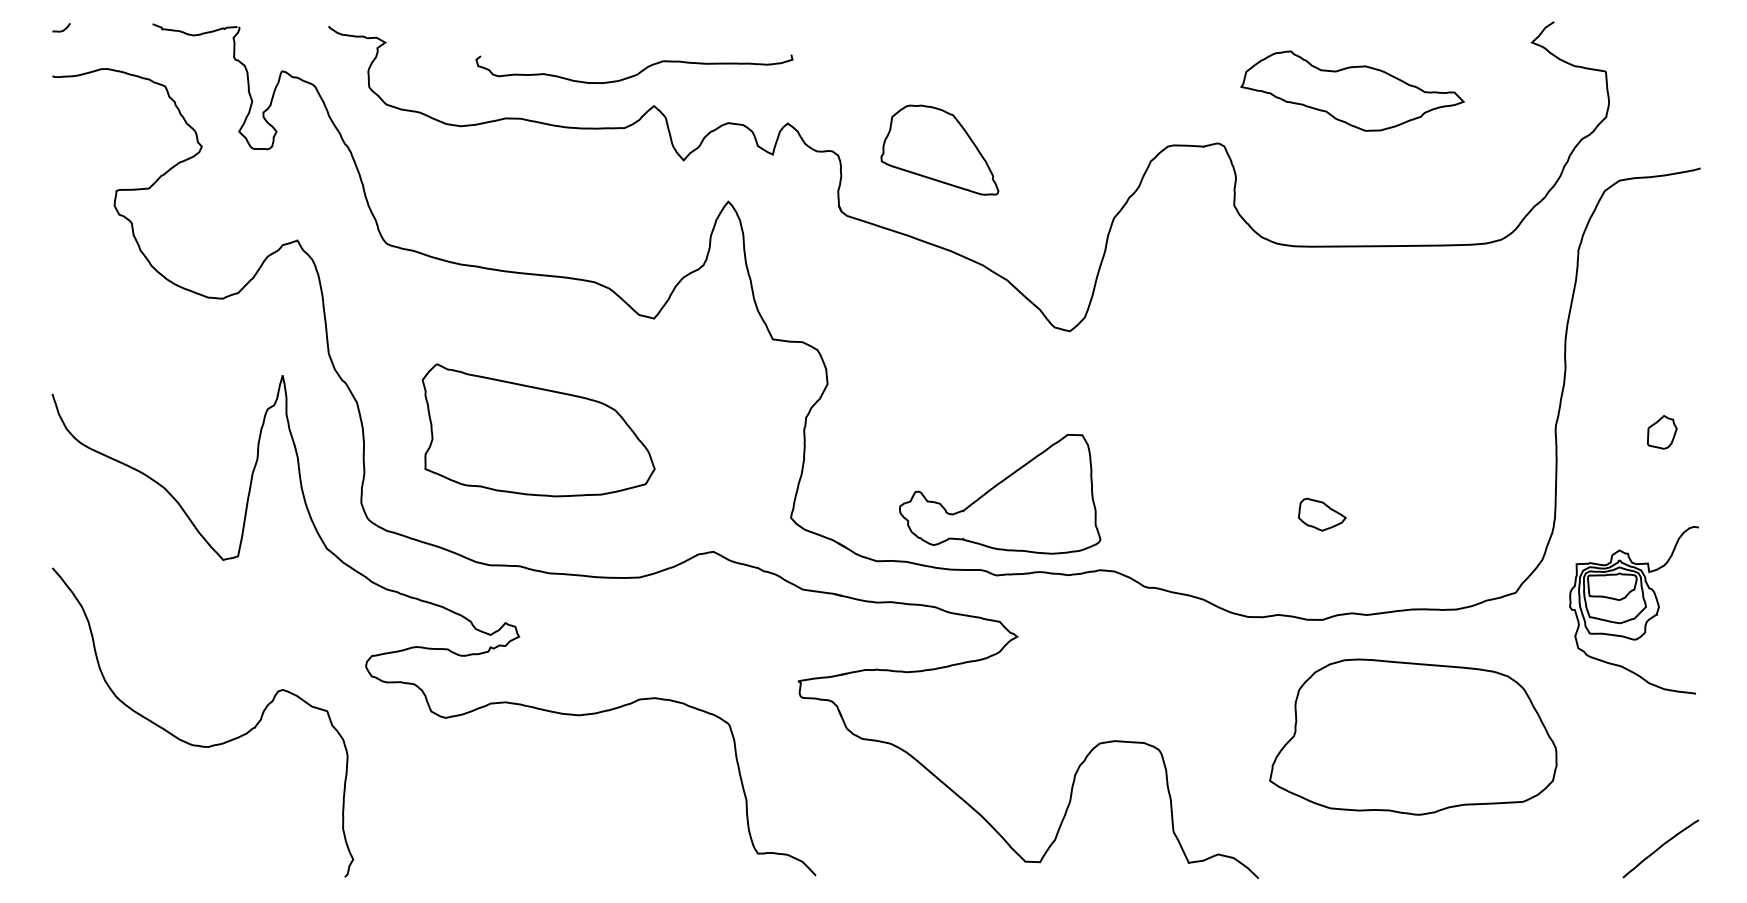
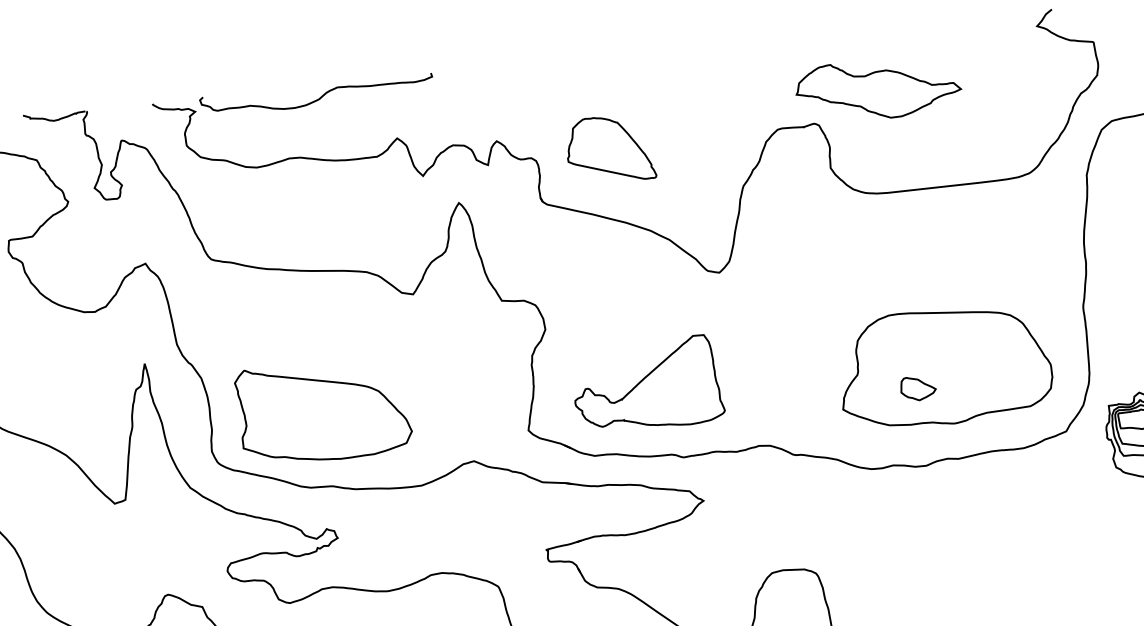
curve: (638, 72) -> (320, 97), moved
part: (1352, 90) -> (878, 89), moved
part: (538, 430) -> (323, 411), moved
part: (1000, 494) -> (648, 384), moved
part: (1413, 736) -> (945, 366), moved

